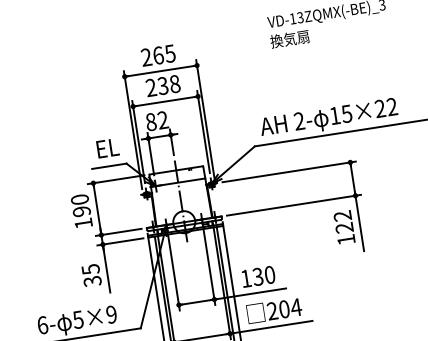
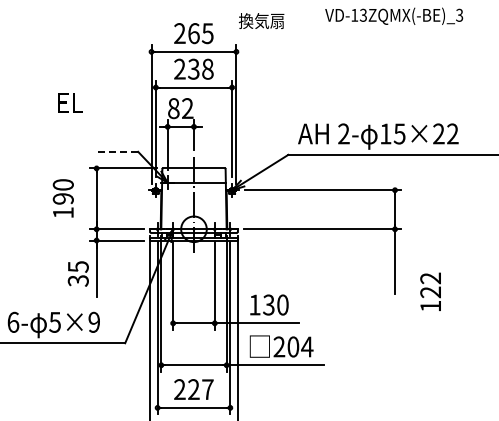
text: (289, 38) -> (261, 20), moved
text: (107, 147) -> (70, 102), moved
line: (109, 165) -> (118, 151), solid -> dashed
text: (81, 211) -> (62, 198), moved
text: (344, 227) -> (430, 291), moved

